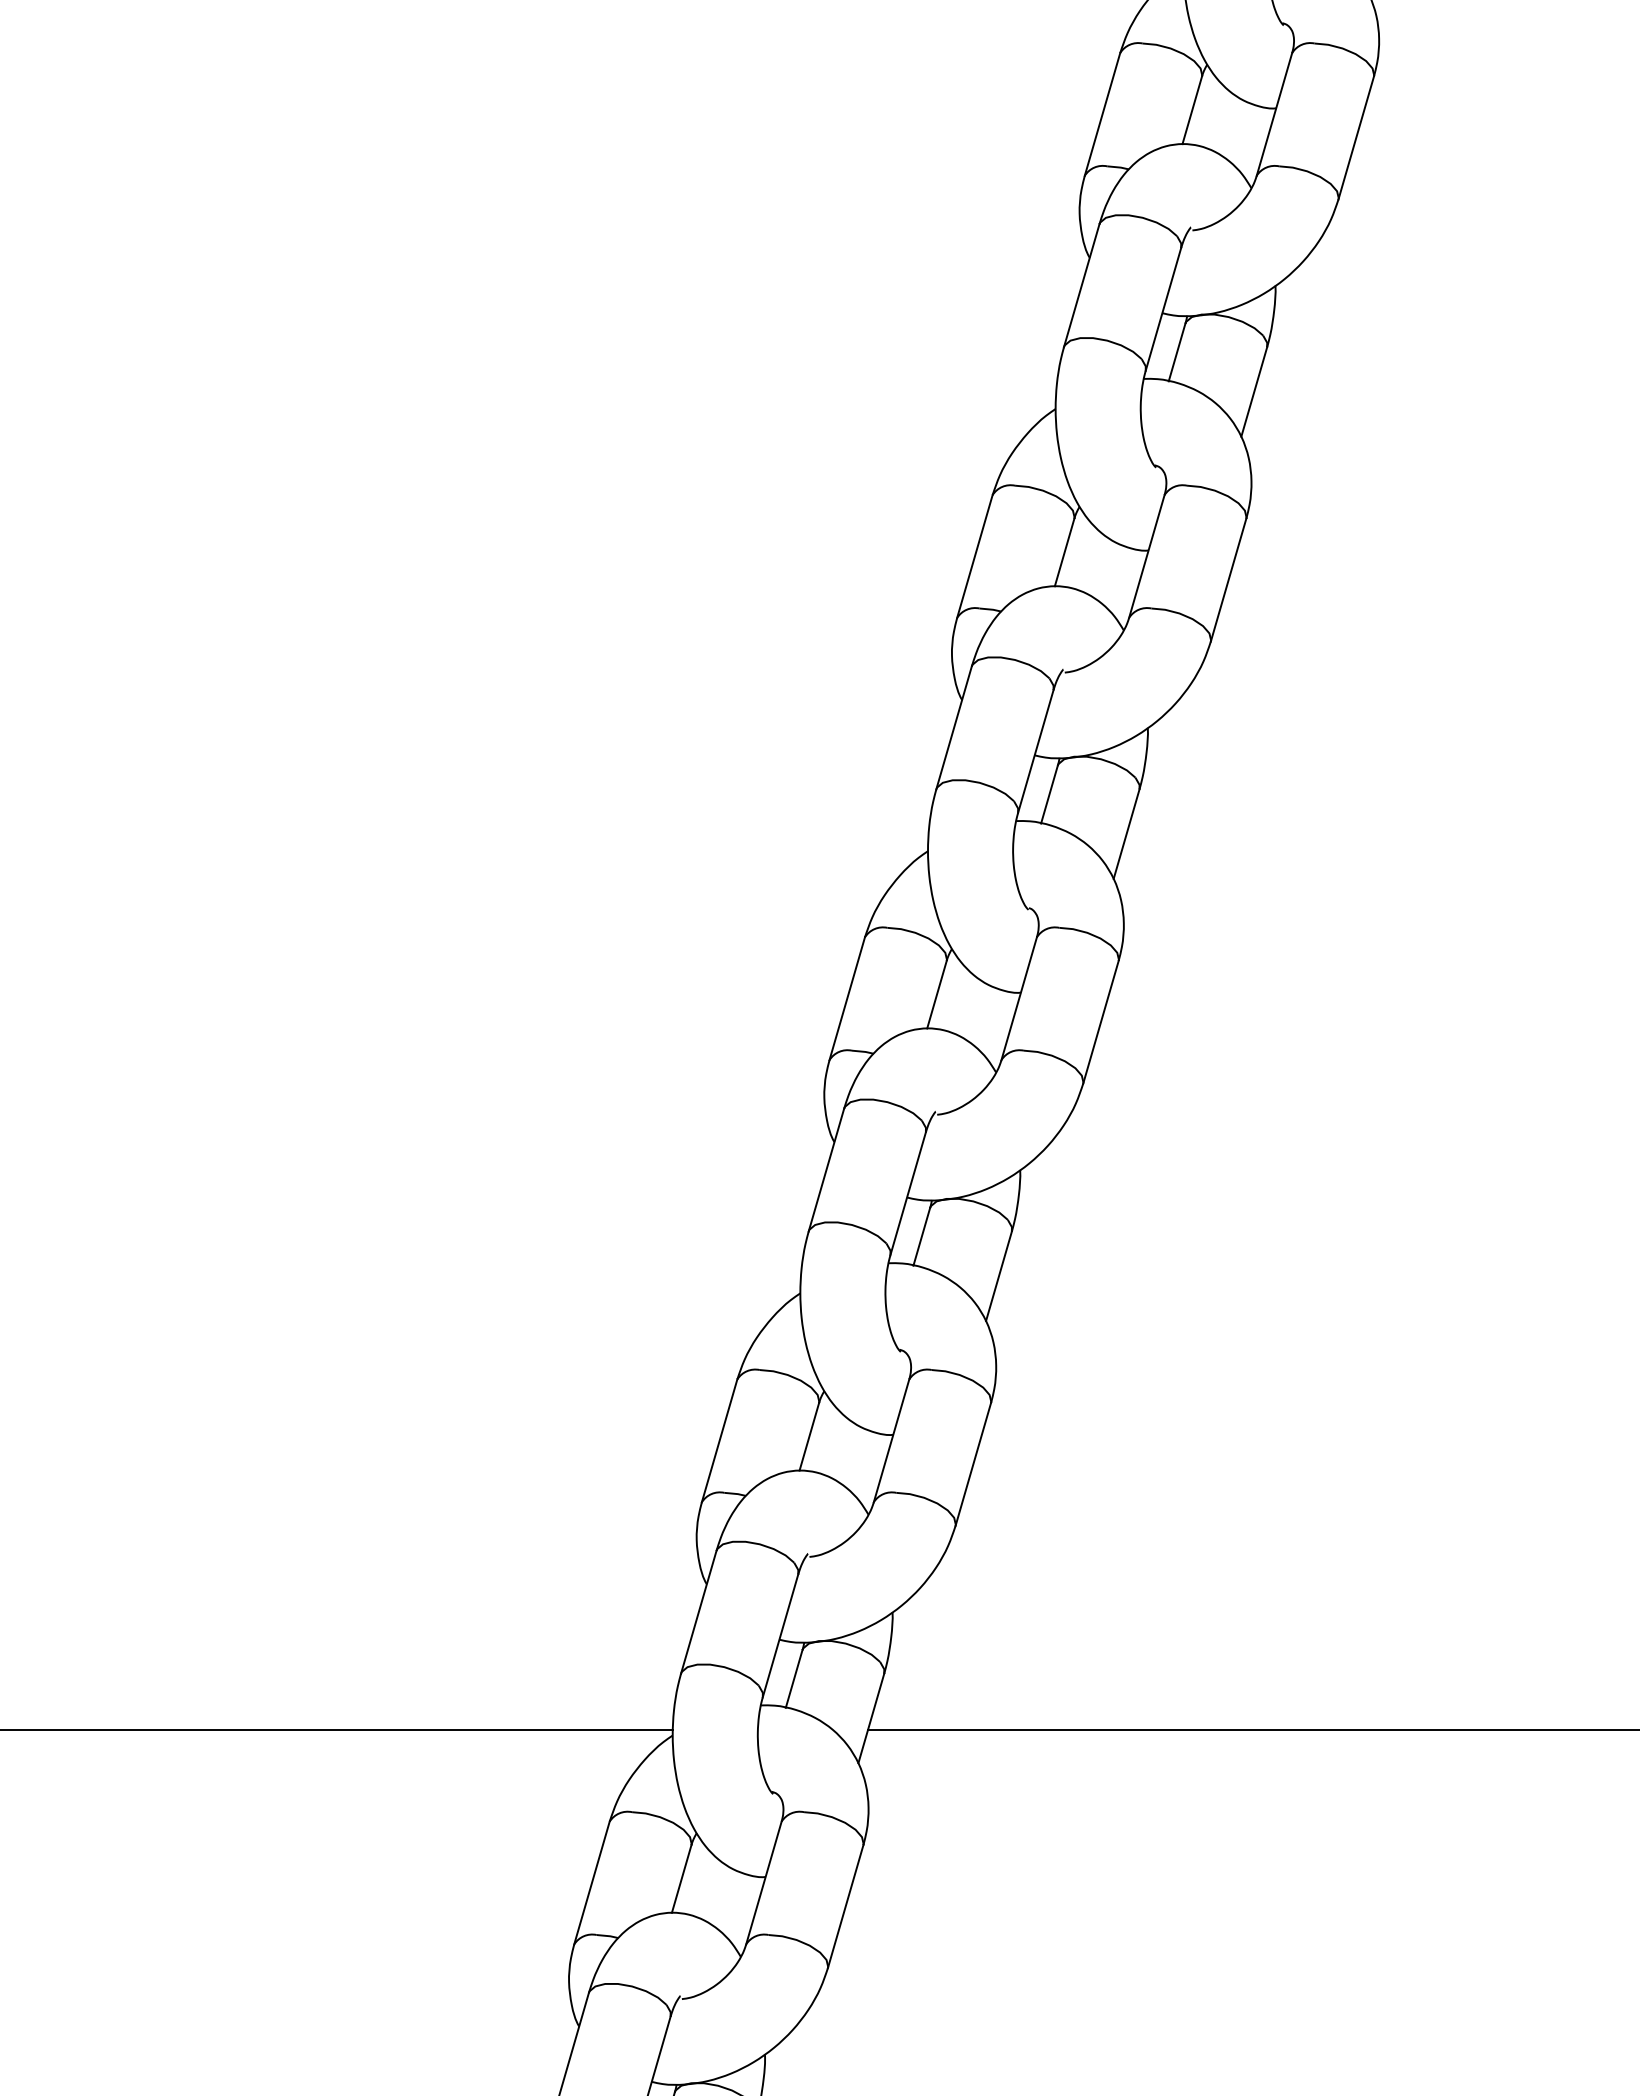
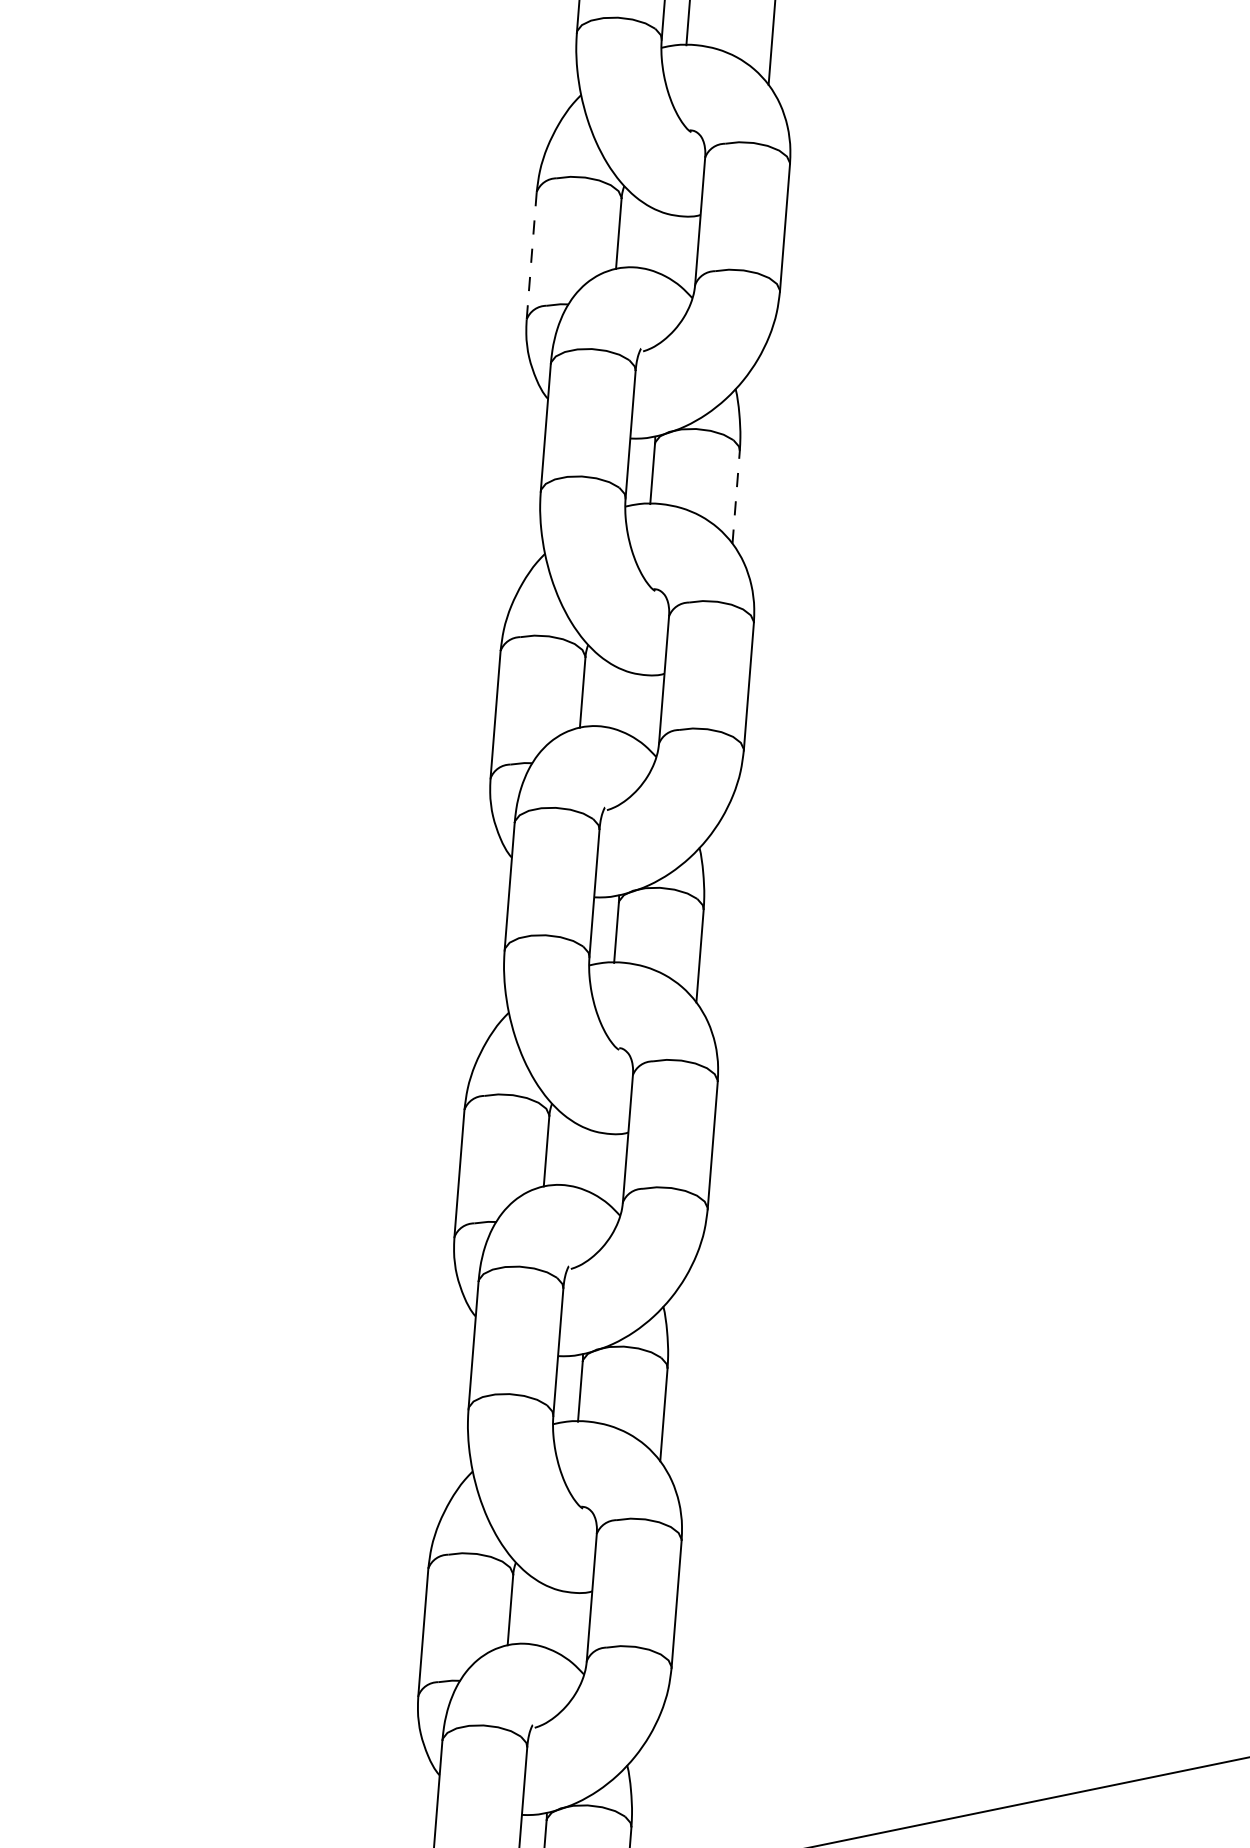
line: (1102, 114) -> (531, 255), solid -> dashed
line: (1254, 392) -> (736, 497), solid -> dashed

